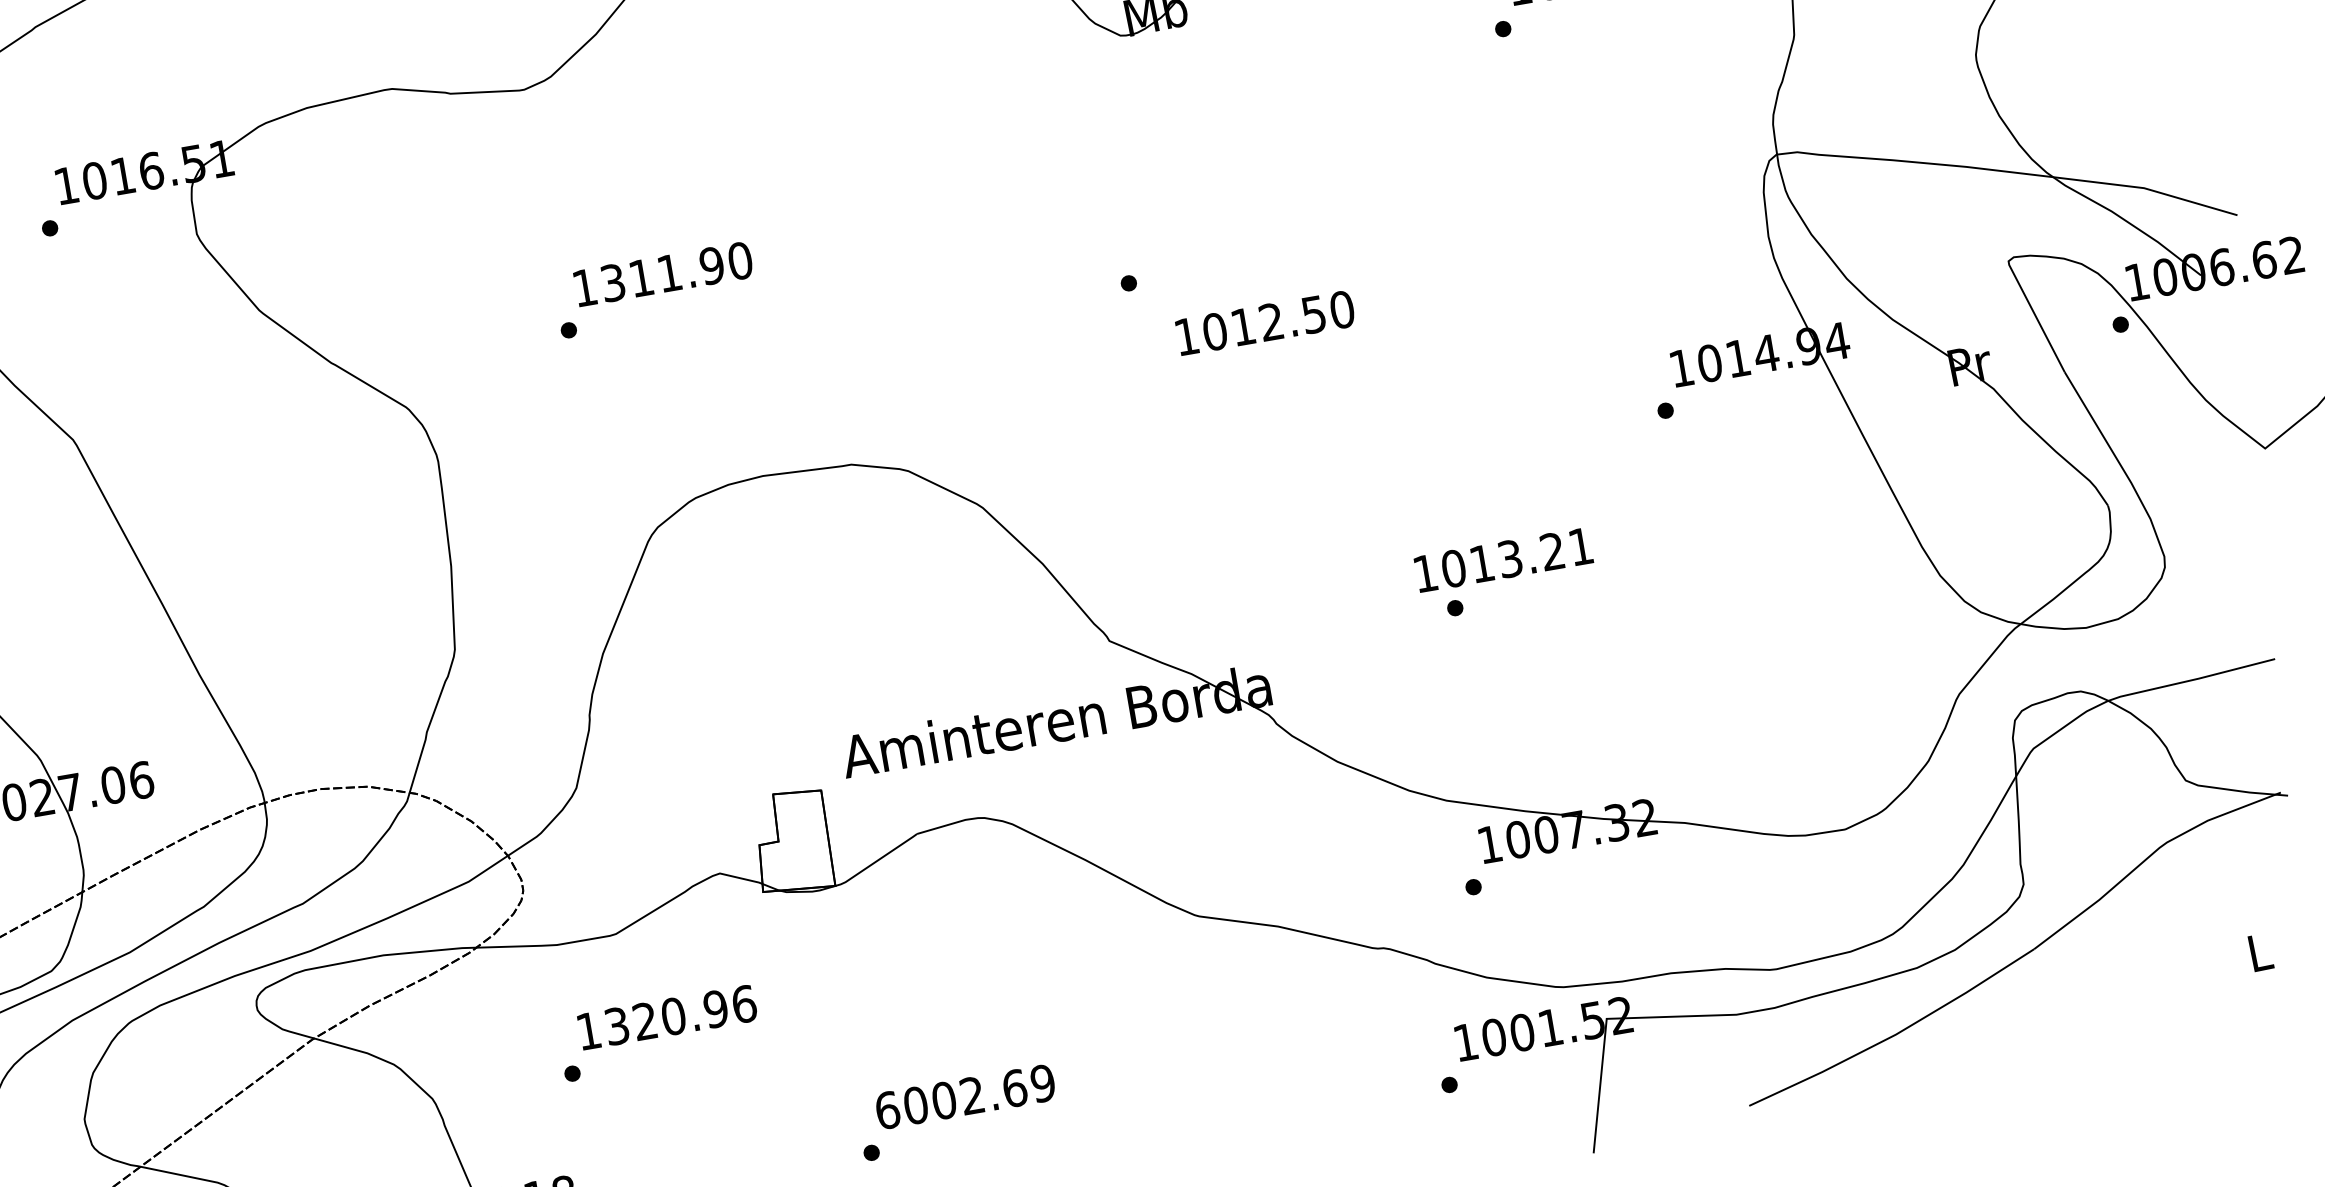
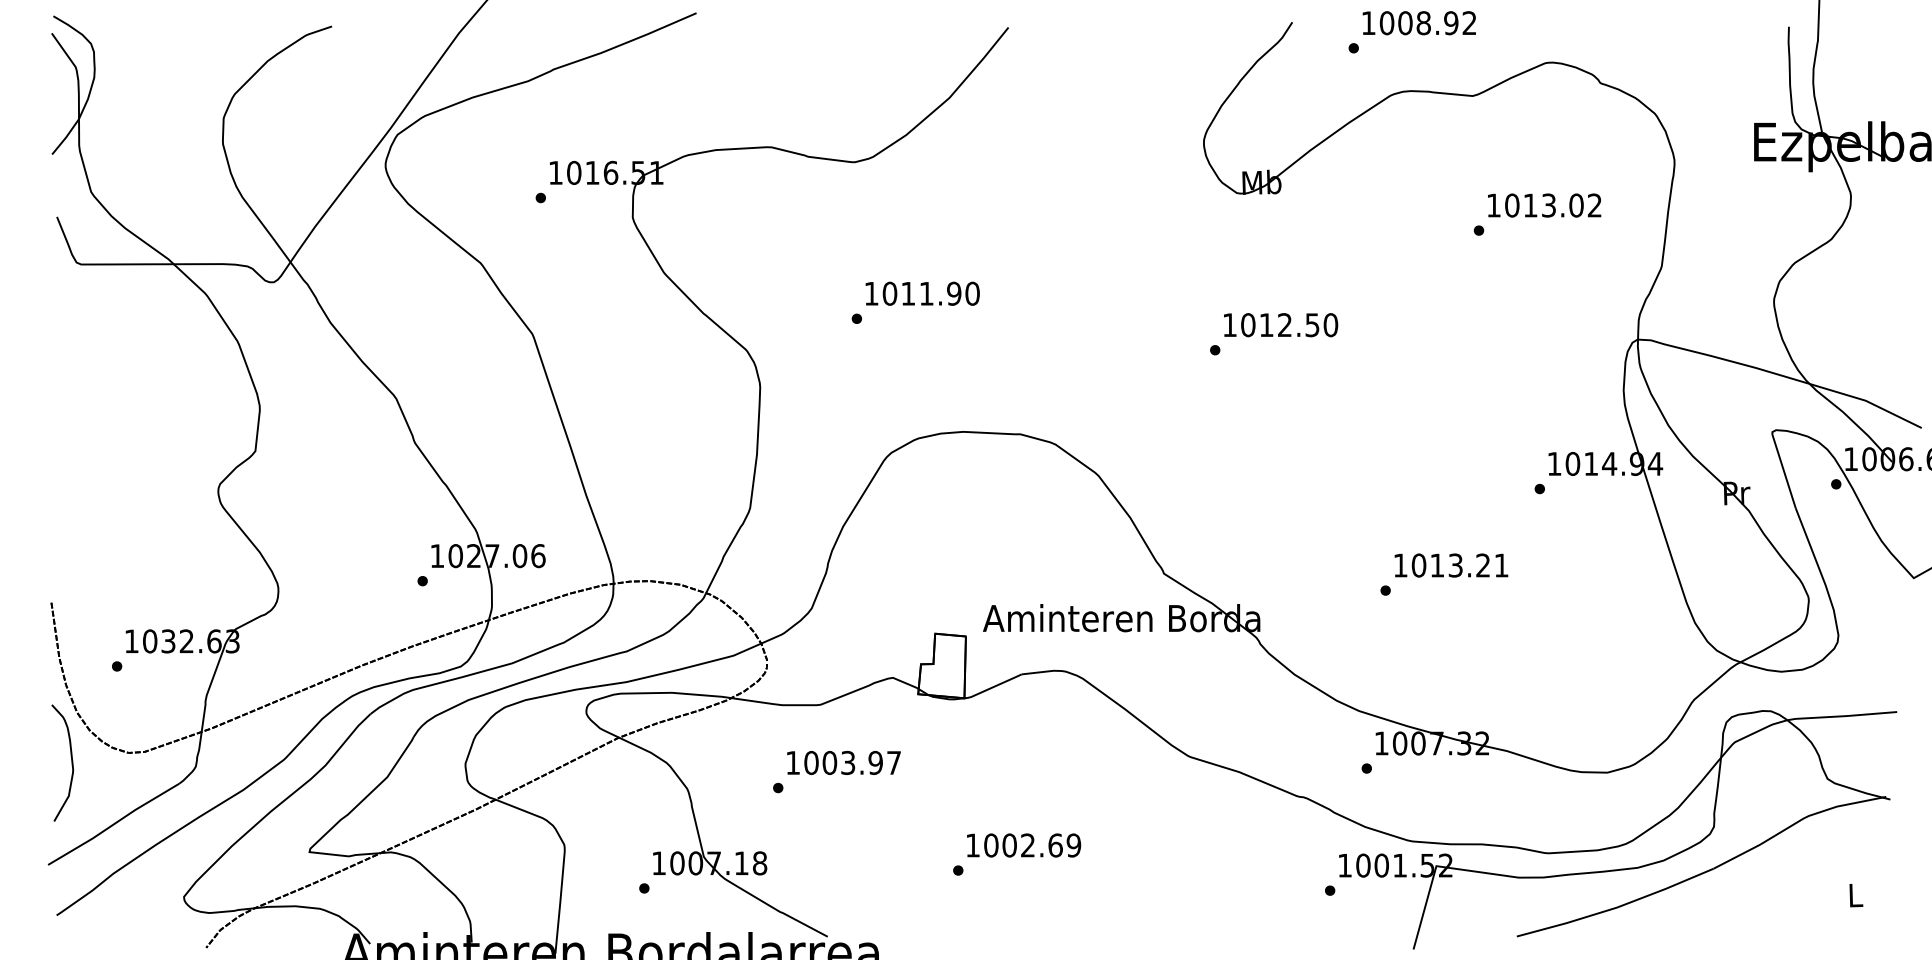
text: (612, 282) -> (889, 293), 1311.90 -> 1011.90
text: (1266, 323) -> (1281, 325), moved
text: (1503, 559) -> (1451, 565), moved
text: (680, 1014) -> (852, 762), 1320.96 -> 1003.97
text: (888, 1110) -> (973, 845), 6002.69 -> 1002.69

